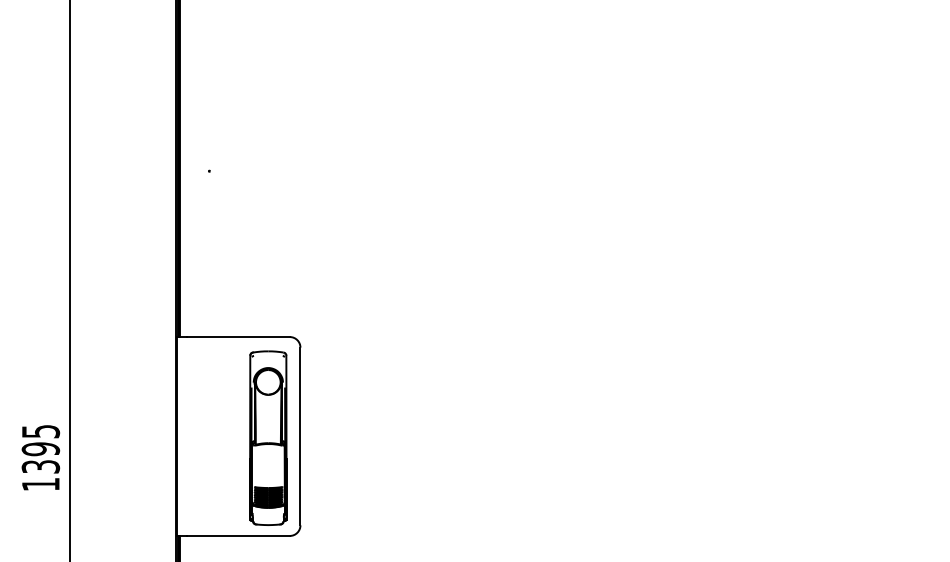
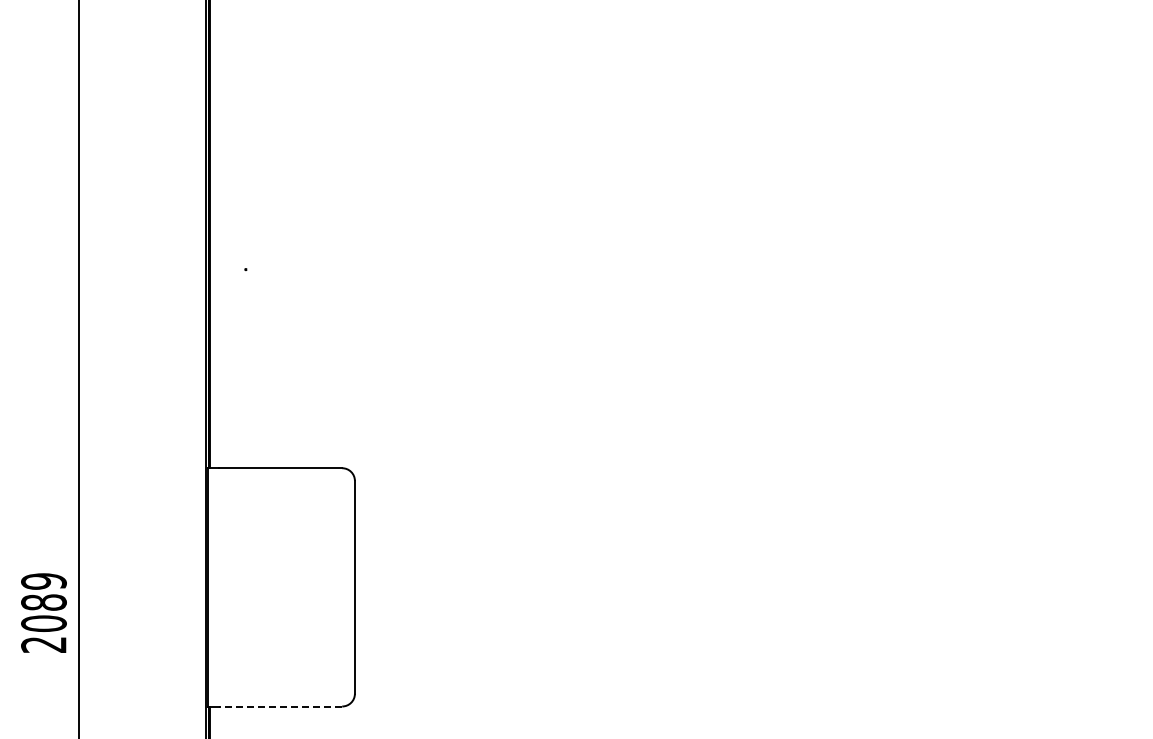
part: (268, 438) -> (316, 589), removed
text: (40, 457) -> (43, 612), 1395 -> 2089
line: (238, 535) -> (280, 706), solid -> dashed

